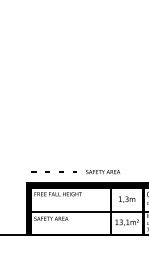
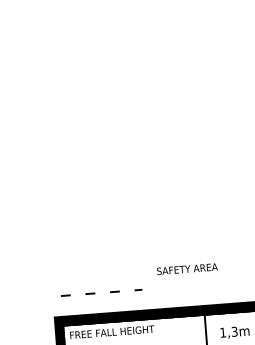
text: (102, 172) -> (186, 270), moved

